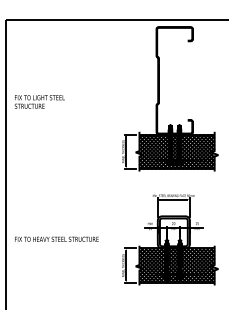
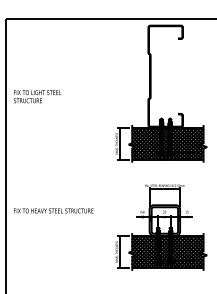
text: (56, 238) -> (53, 210), moved

